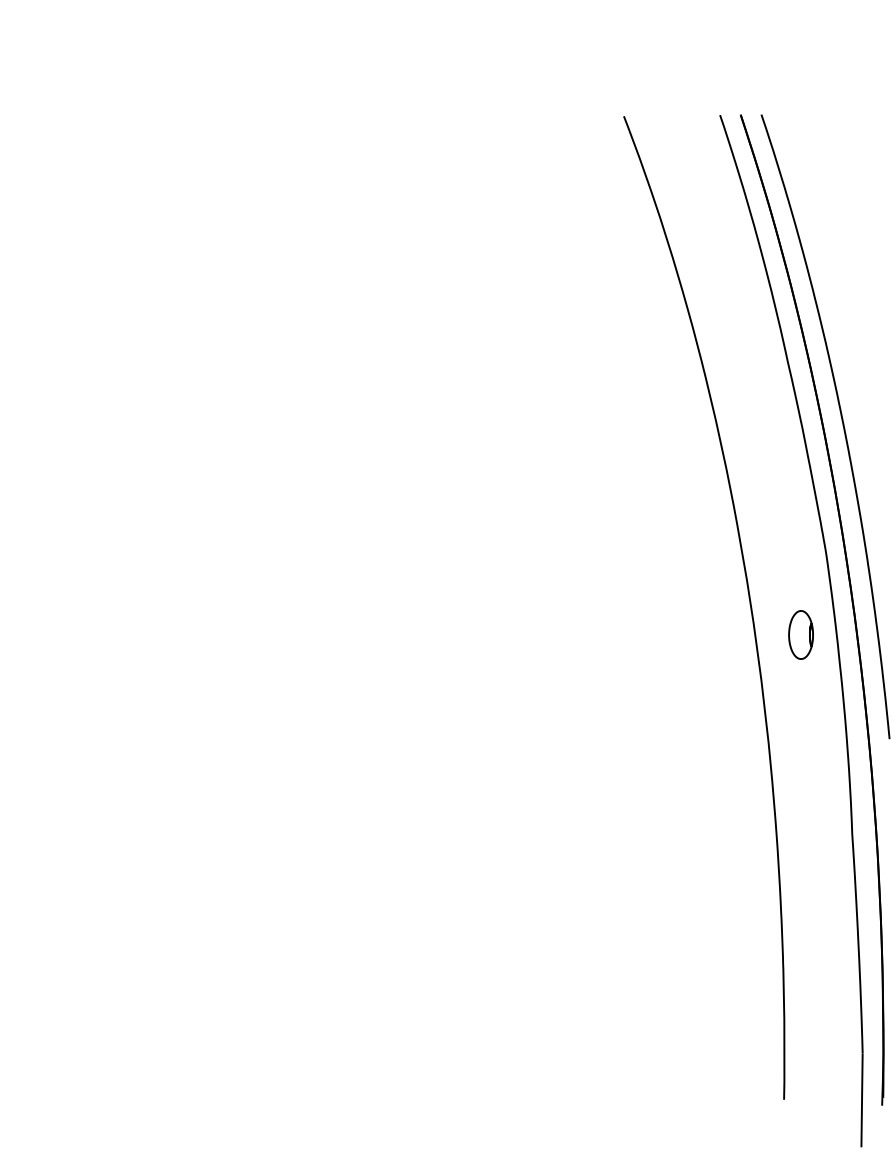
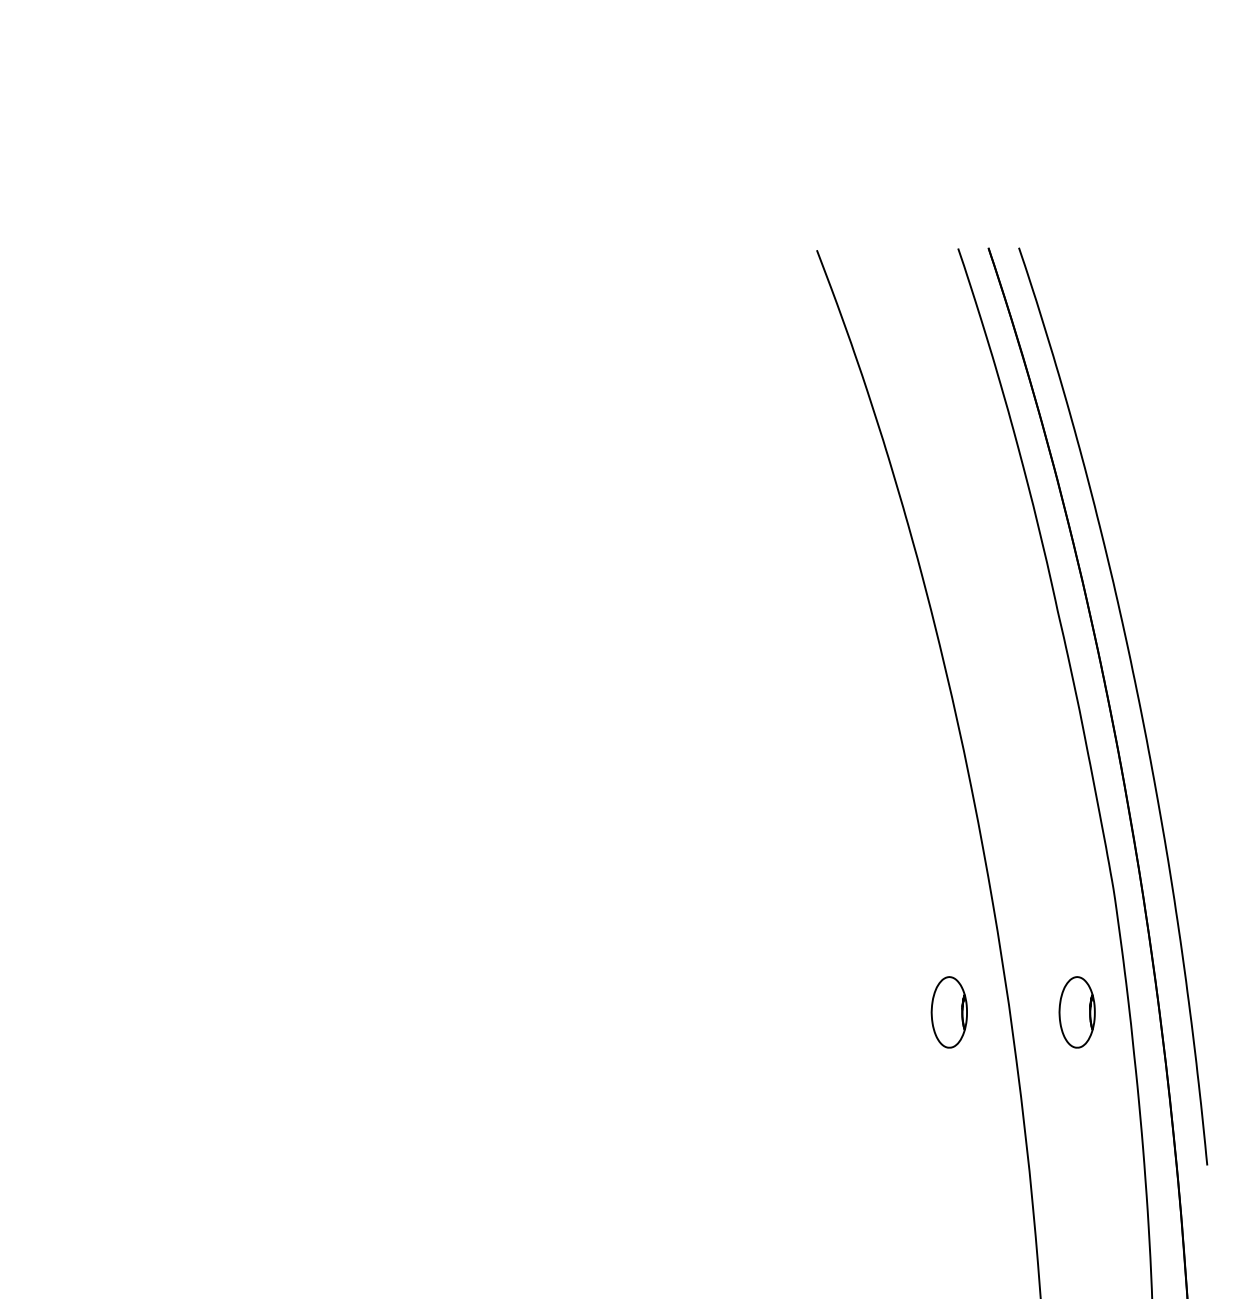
part: (713, 634) -> (948, 1011), added

